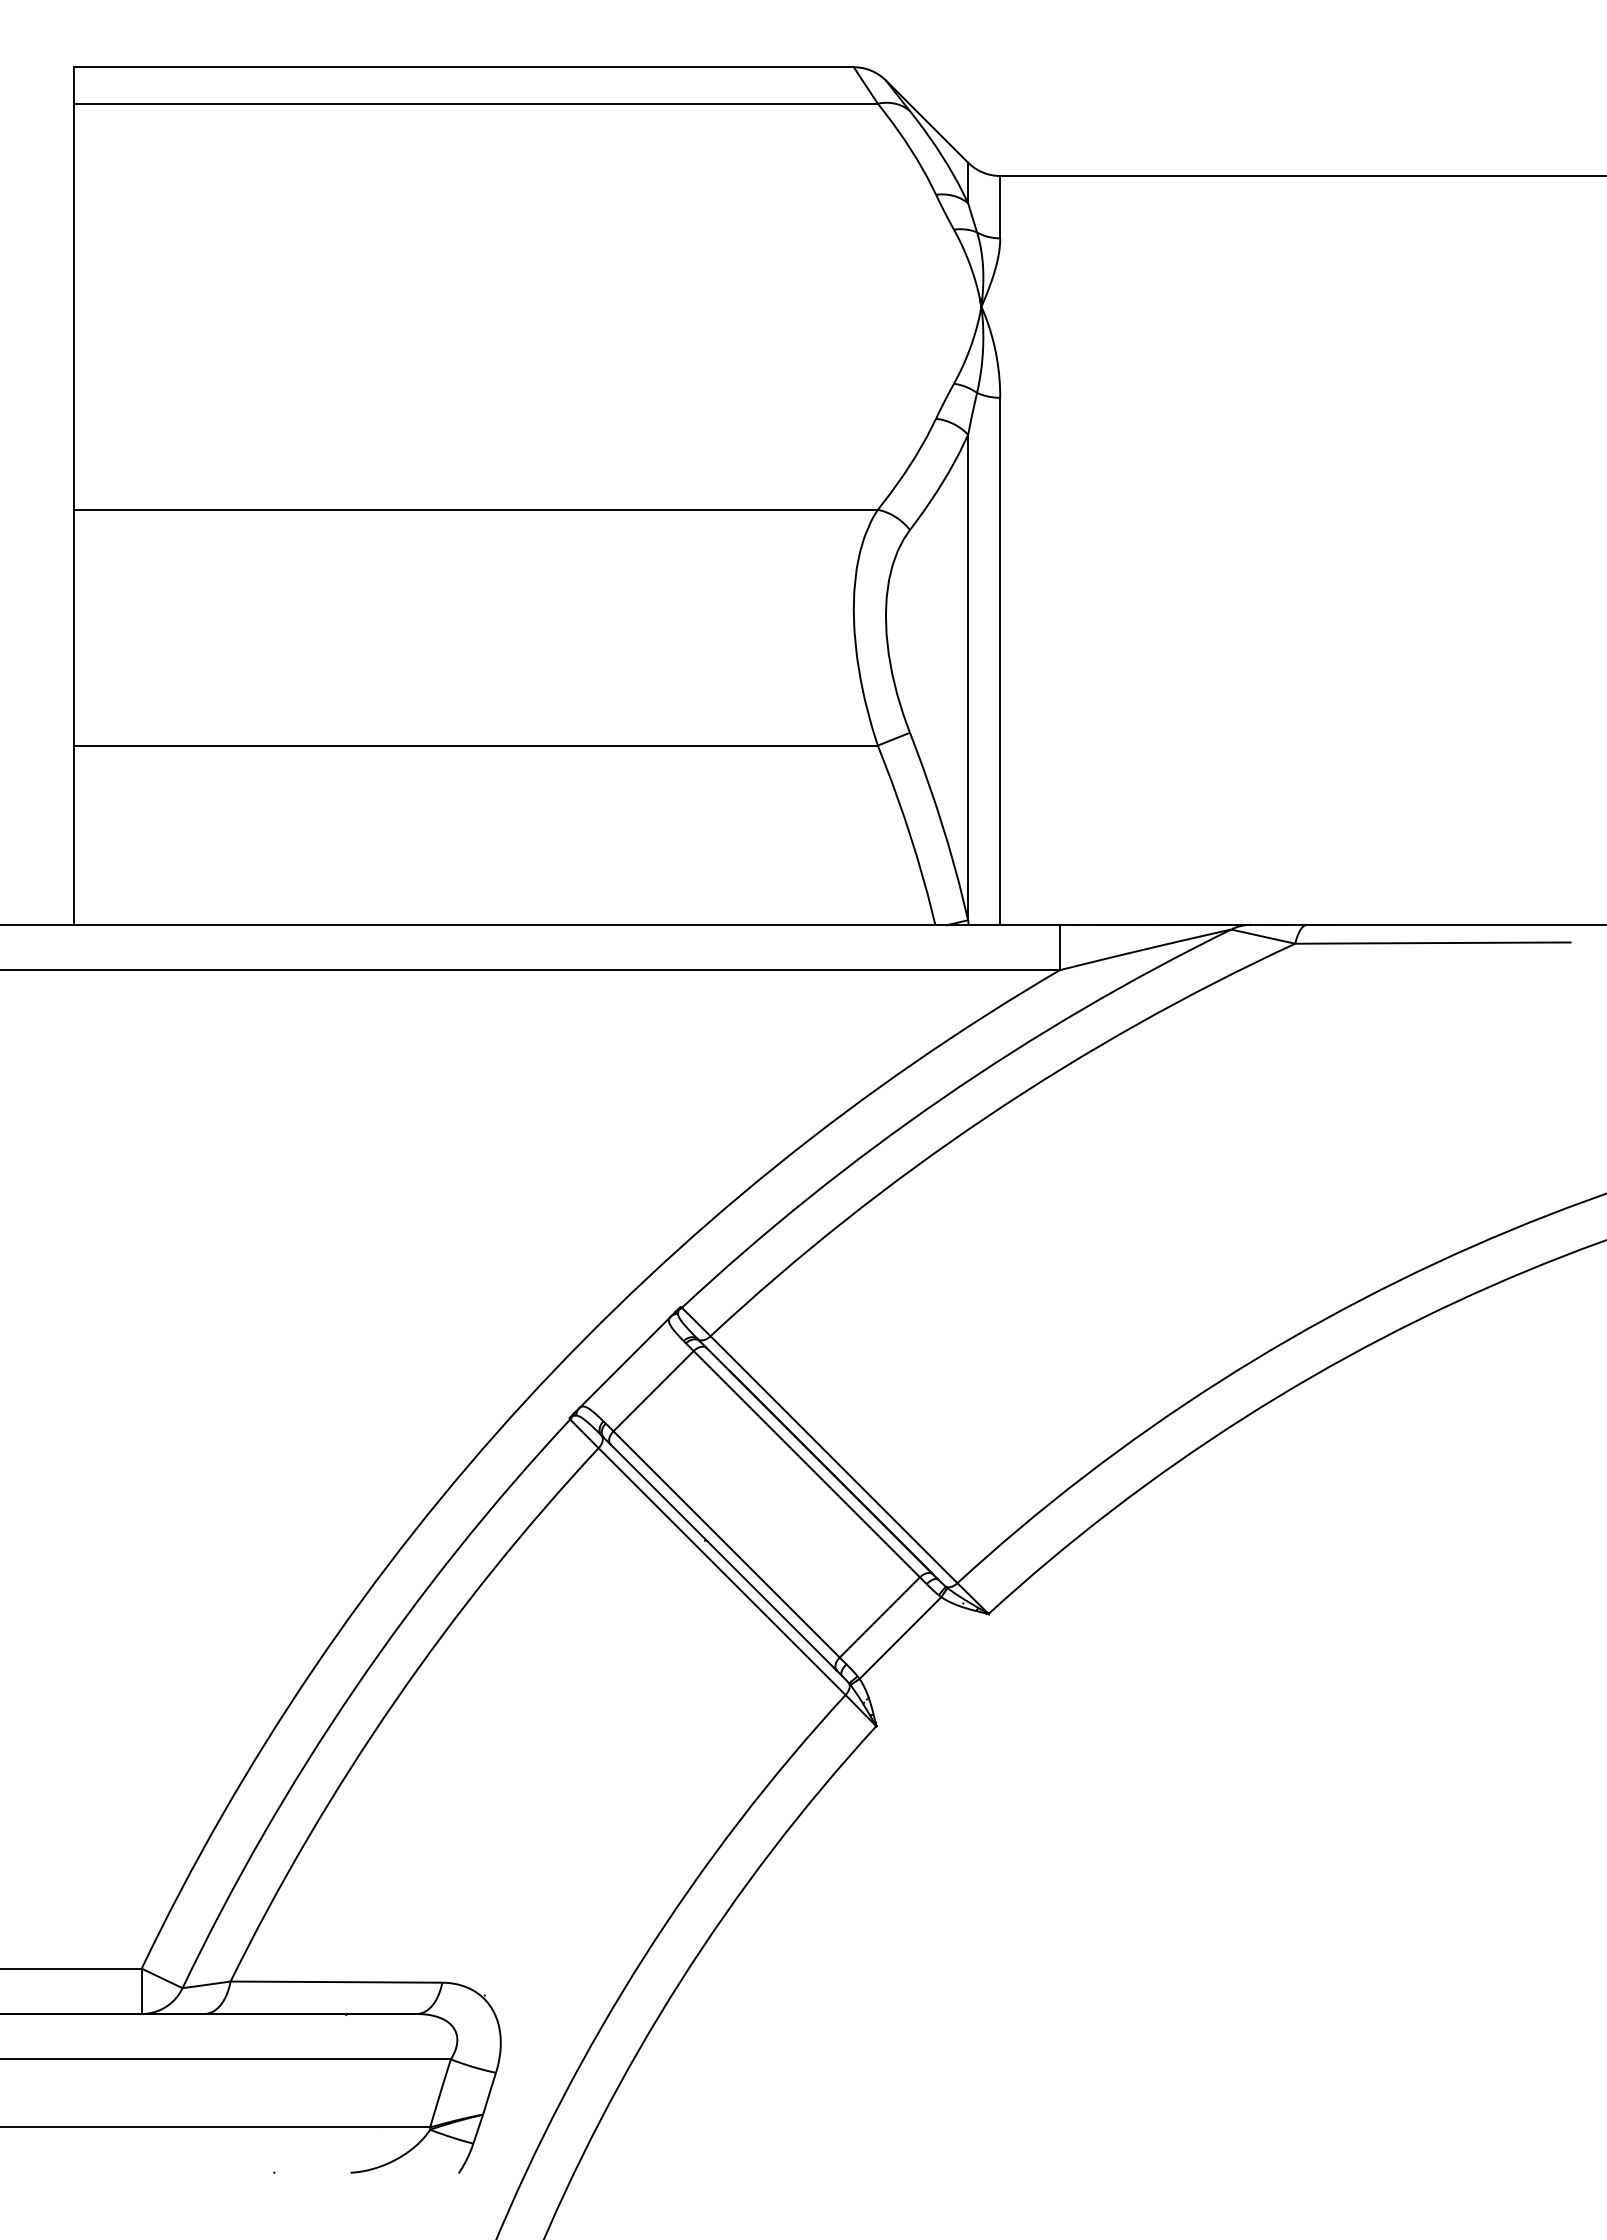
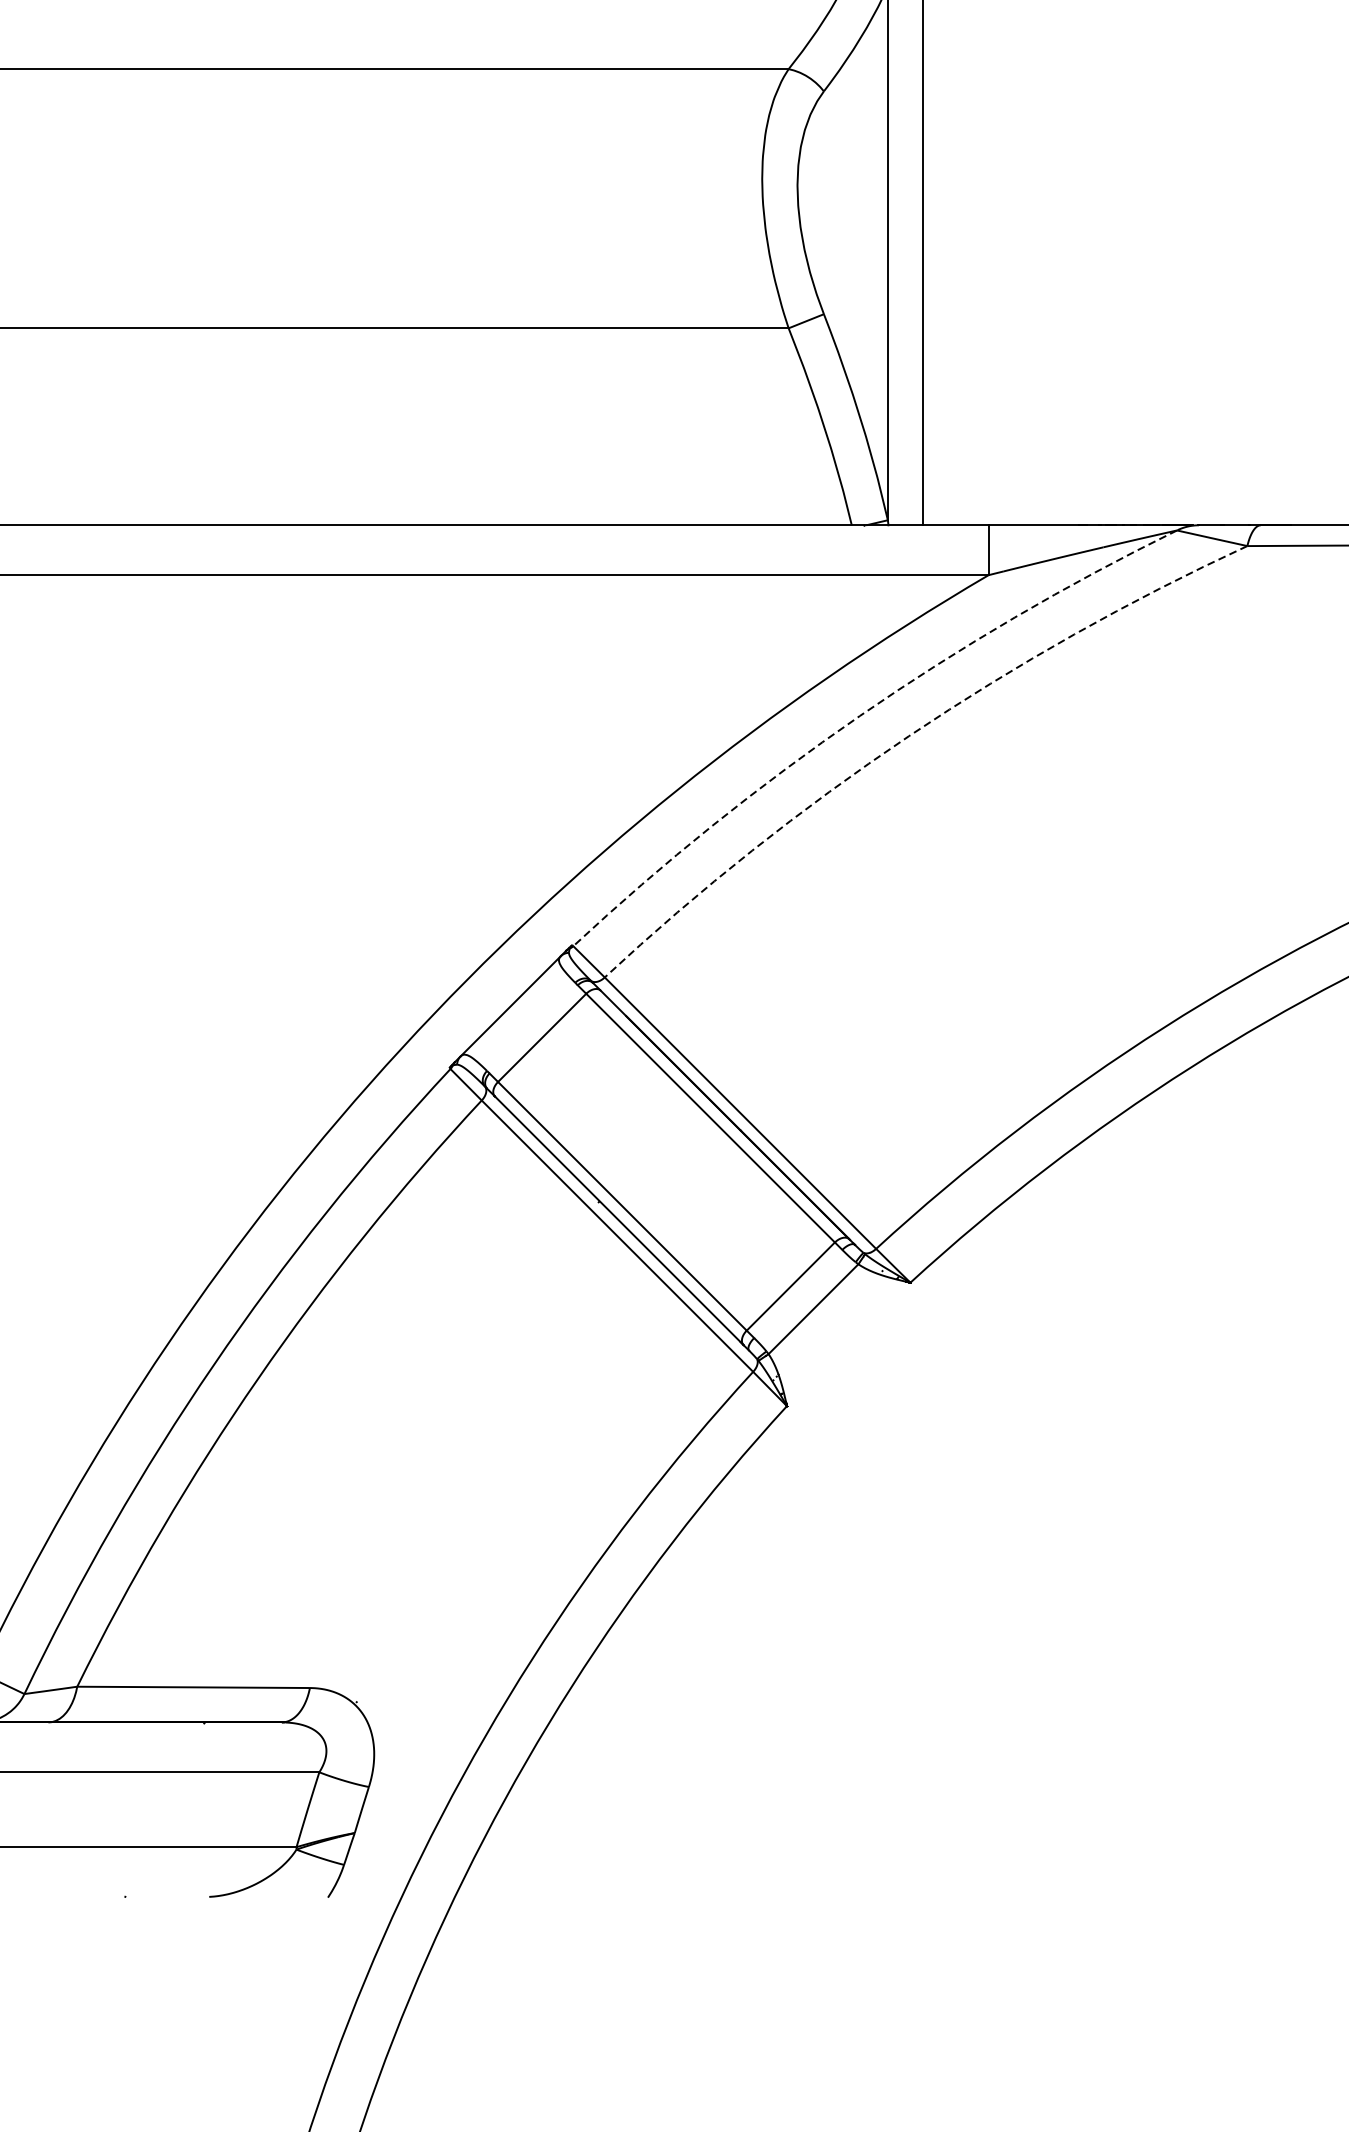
arc: (942, 1098) -> (859, 716), solid -> dashed
arc: (987, 1116) -> (909, 735), solid -> dashed

